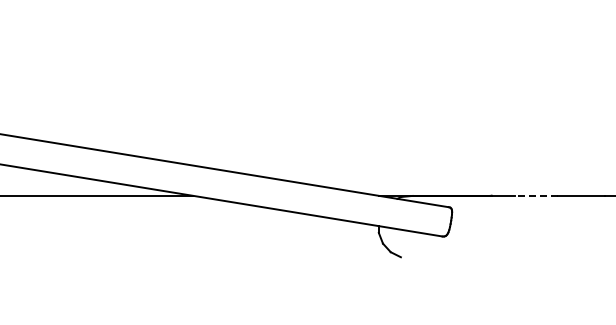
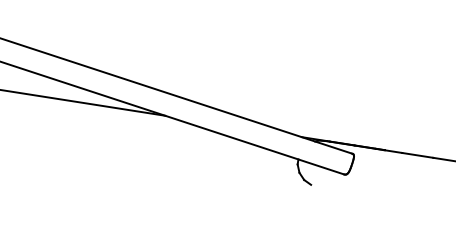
line: (535, 195) -> (417, 154), dashed -> solid

